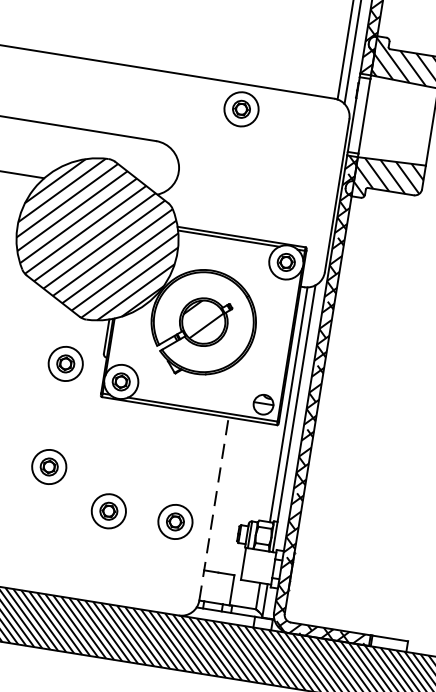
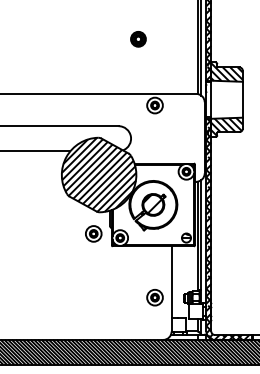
part: (48, 466) -> (93, 281), removed
part: (107, 510) -> (123, 297), removed
line: (213, 510) -> (171, 289), dashed -> solid

